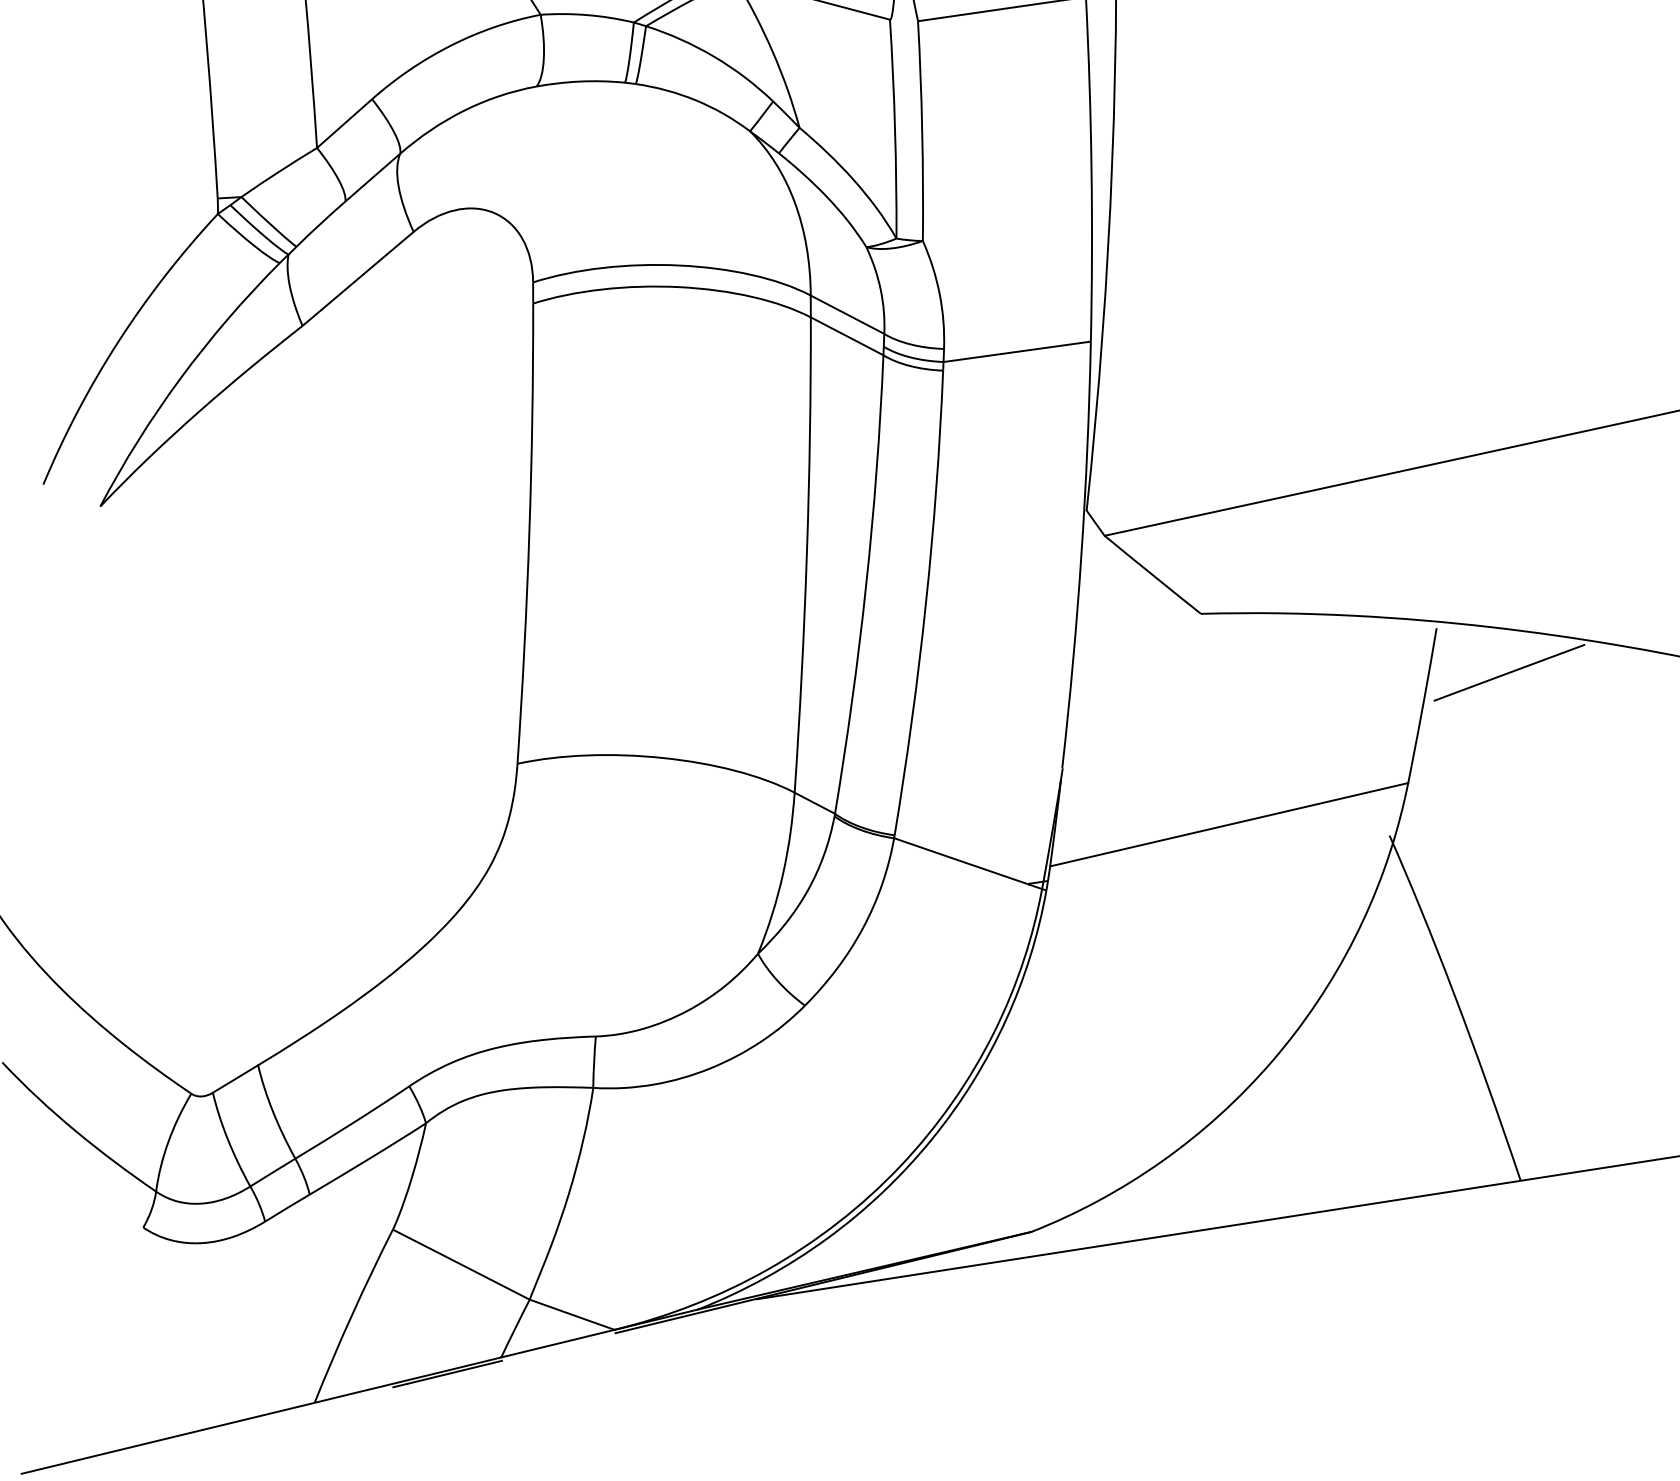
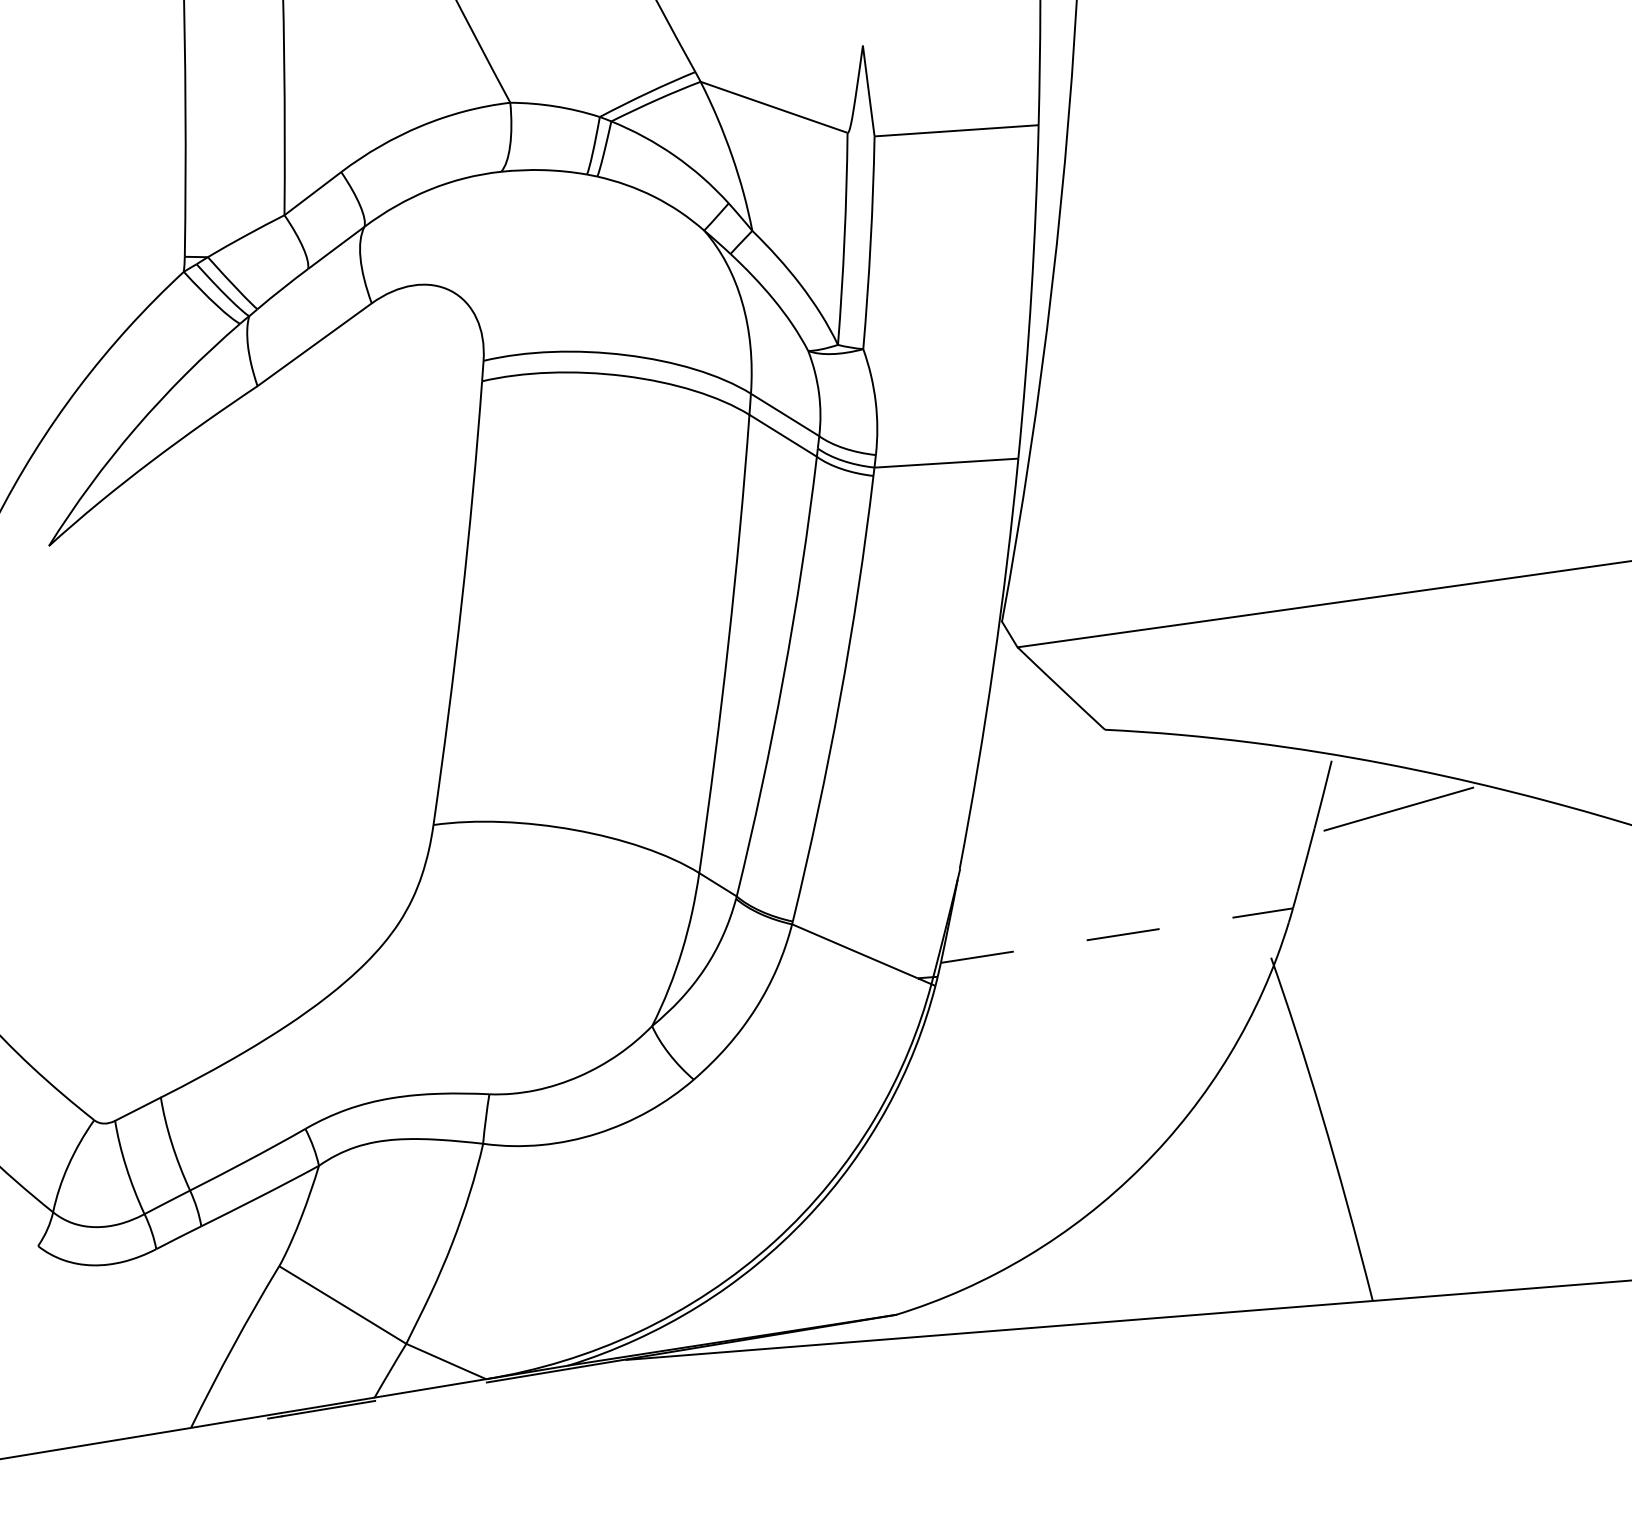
line: (1229, 824) -> (1117, 935), solid -> dashed

